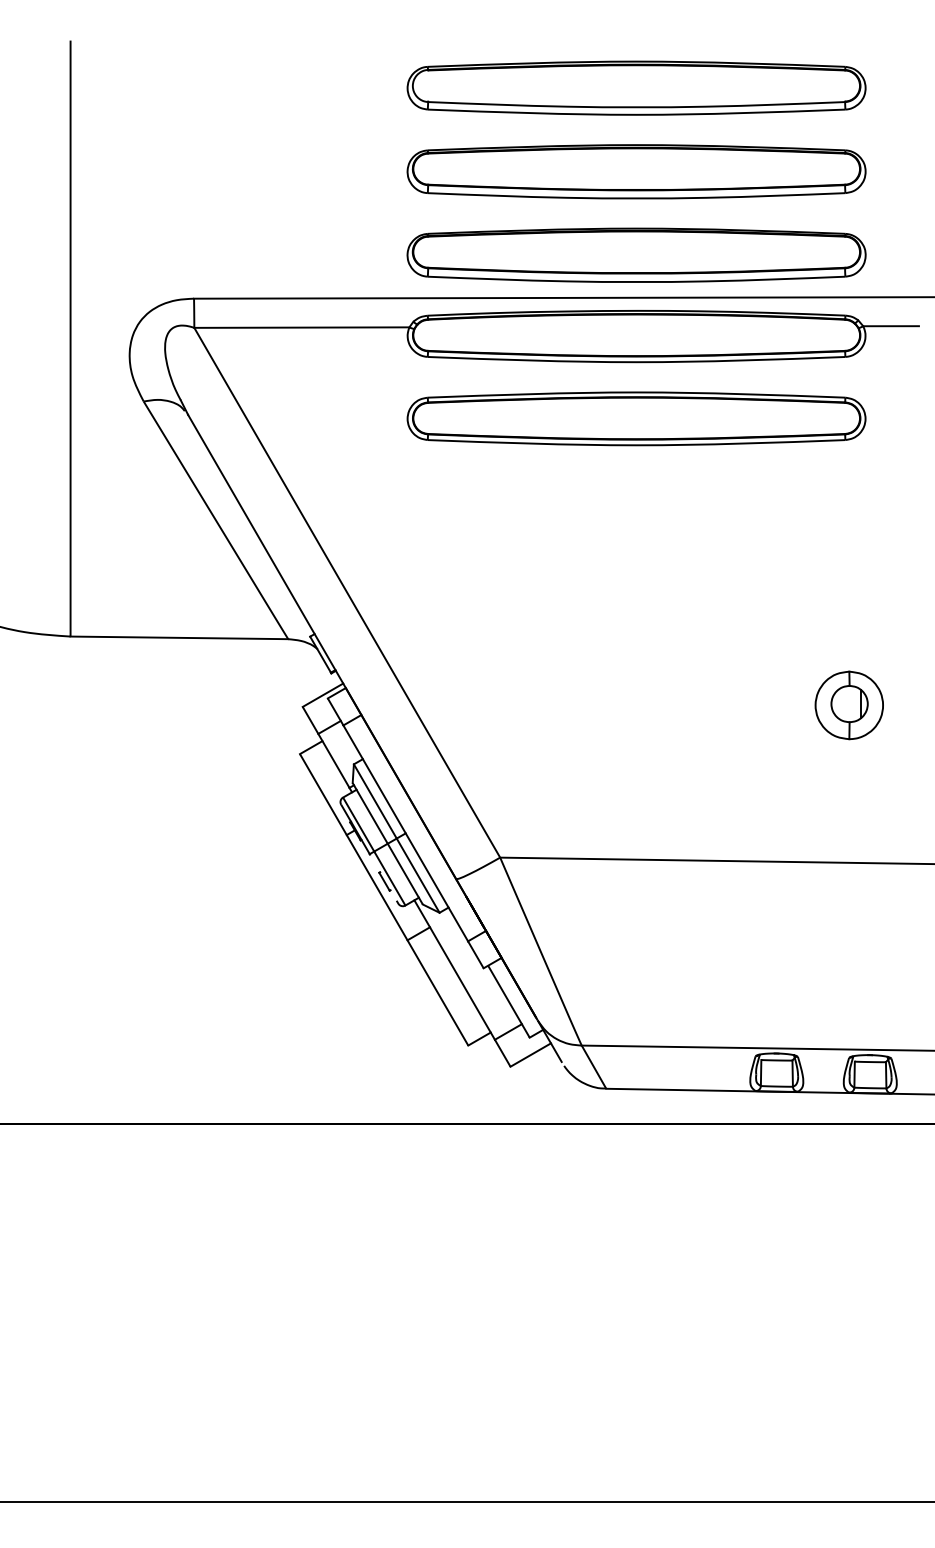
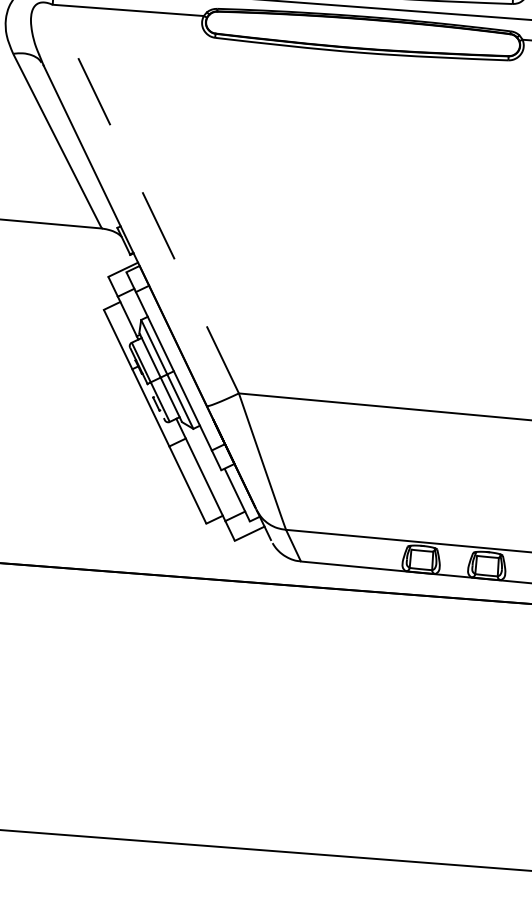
part: (636, 418) -> (358, 92), removed
line: (347, 592) -> (146, 198), solid -> dashed
part: (848, 705) -> (491, 305), removed

